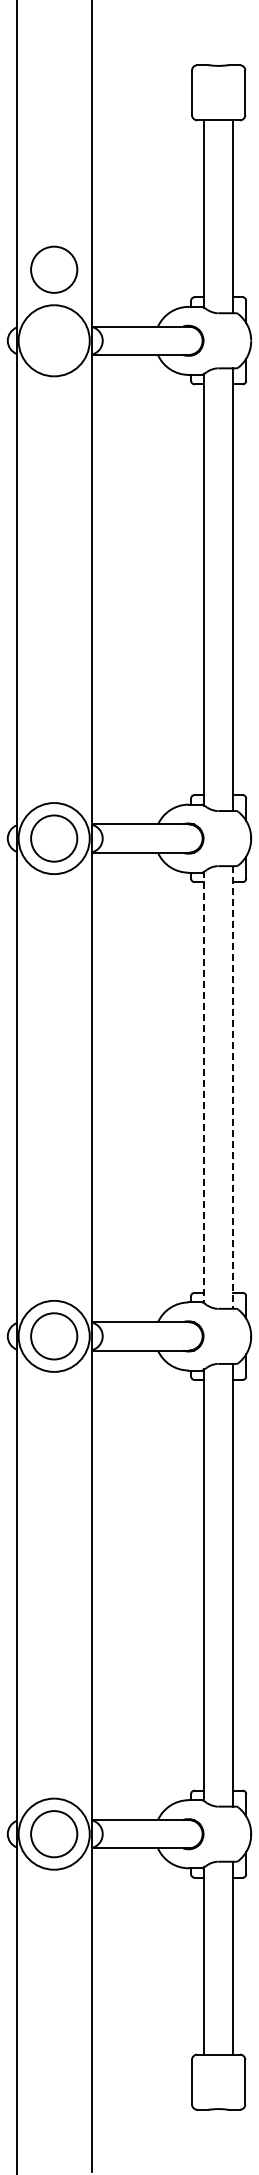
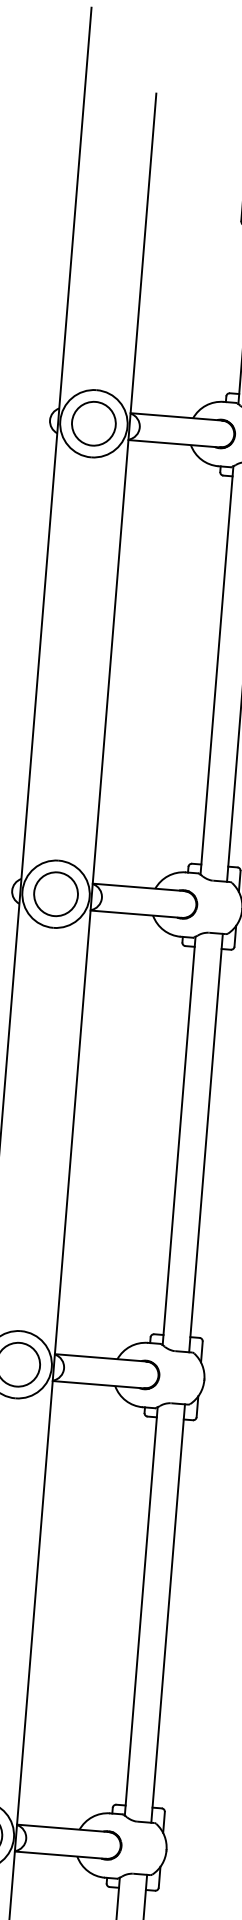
circle: (54, 269) -> (94, 423), moved
line: (204, 1087) -> (179, 1140), dashed -> solid
line: (232, 1087) -> (205, 1143), dashed -> solid

